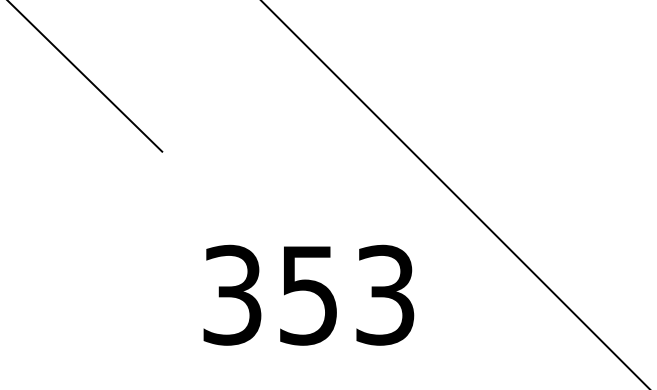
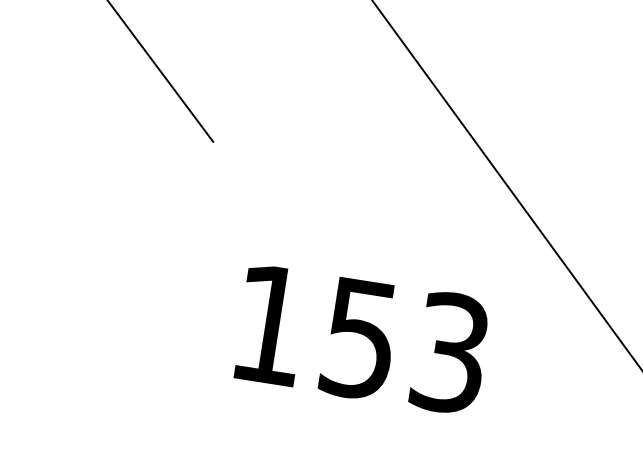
text: (232, 294) -> (269, 323), 353 -> 153

